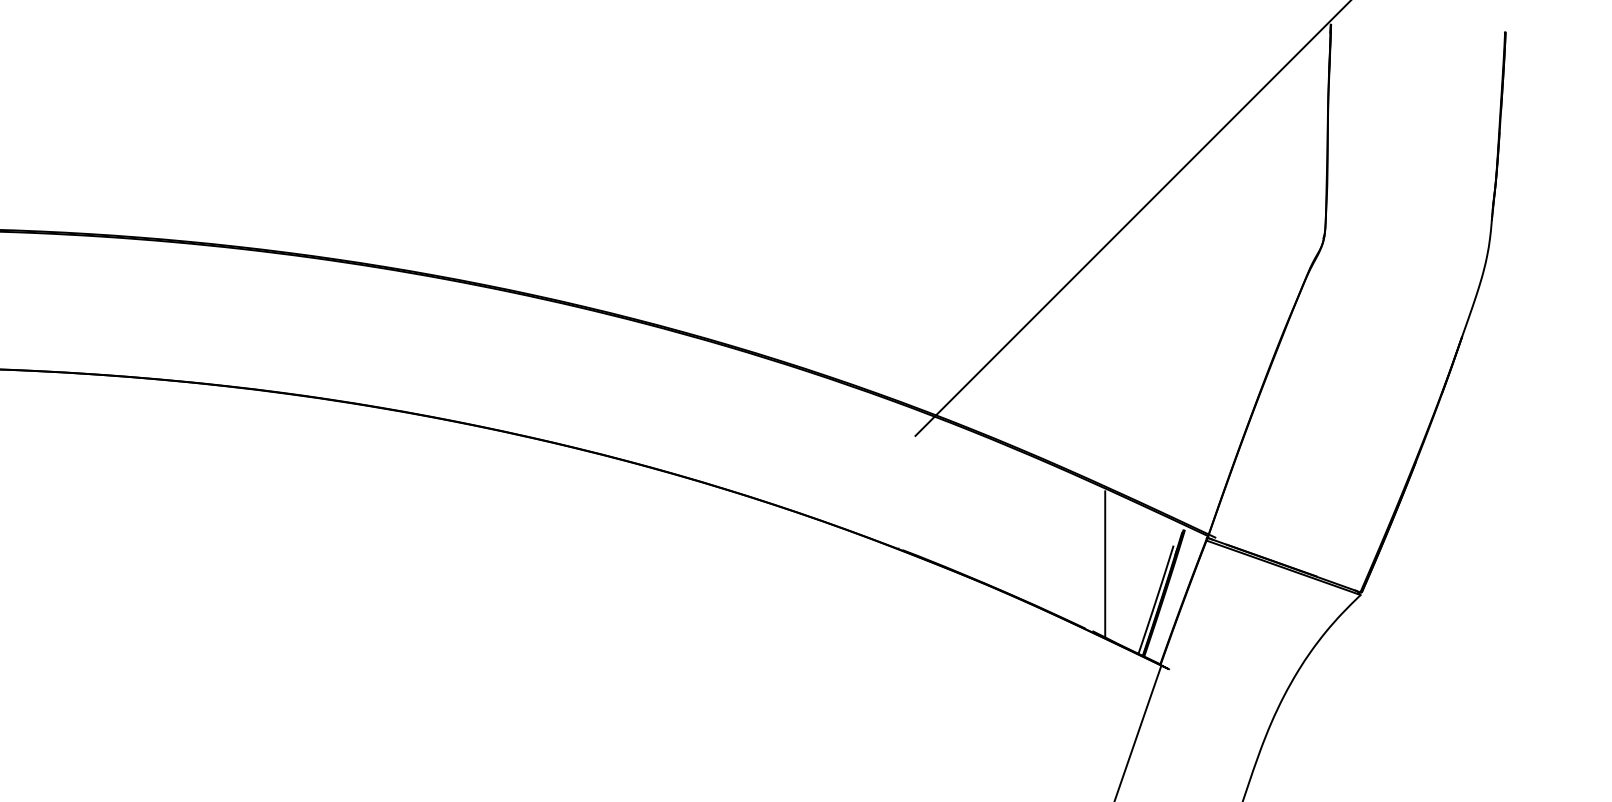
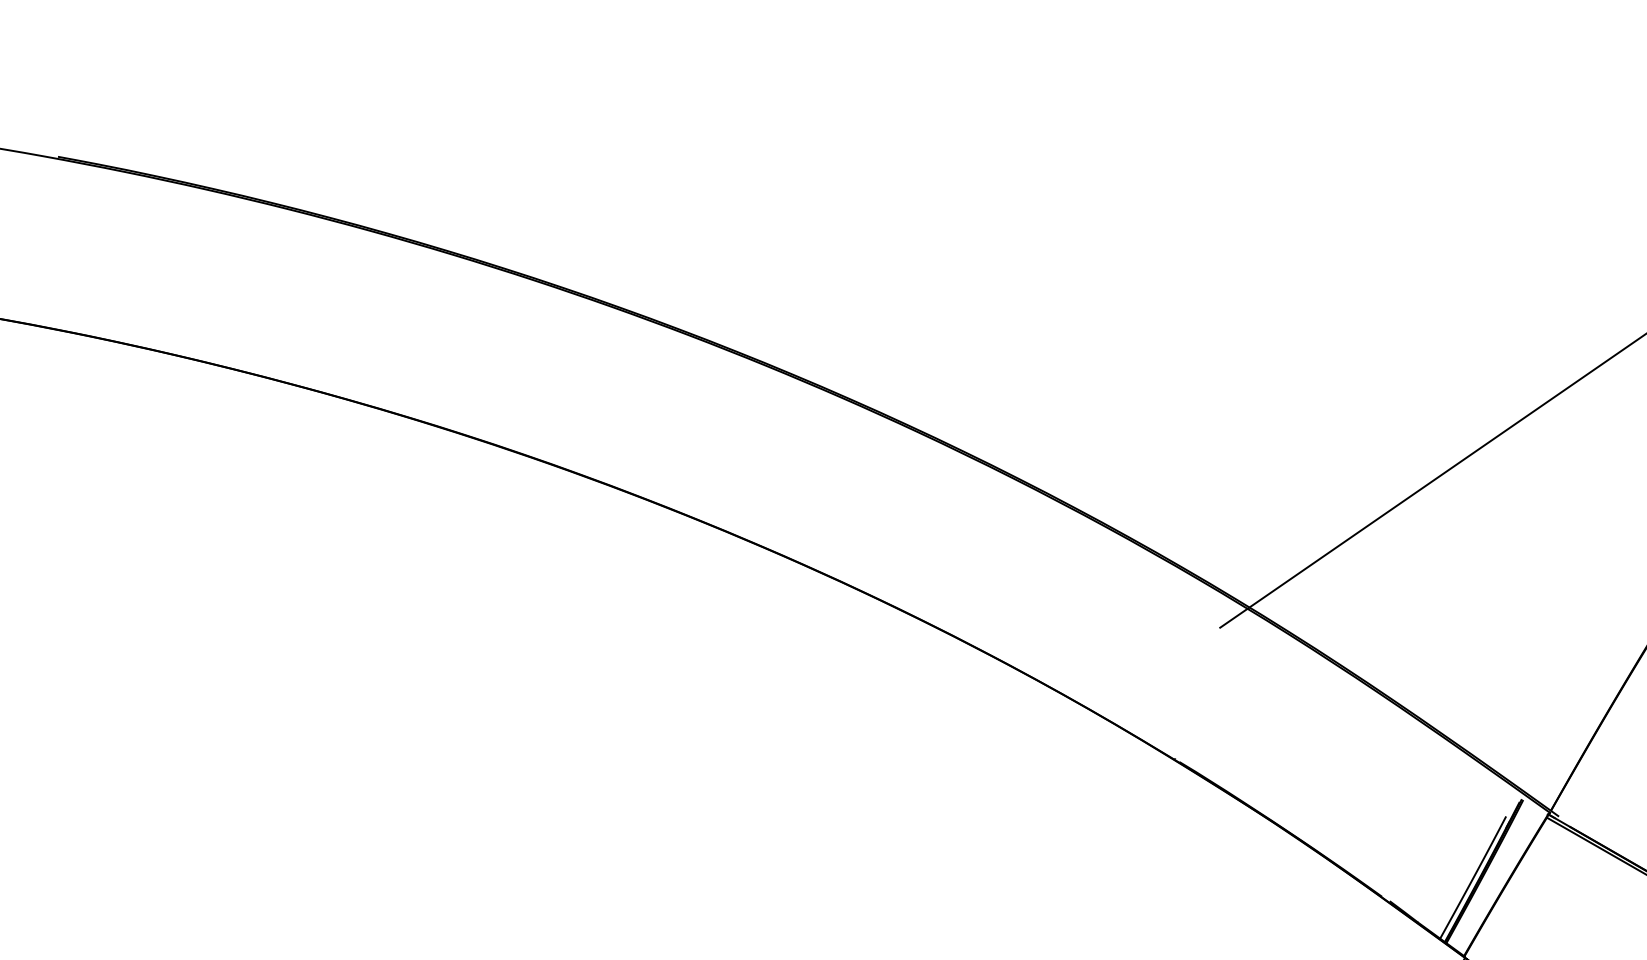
line: (1105, 564) -> (1420, 824), removed

